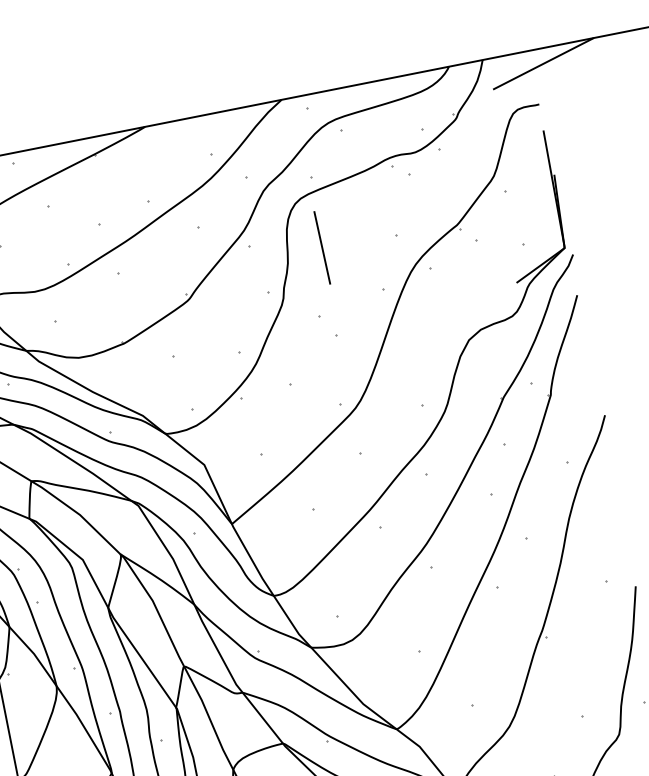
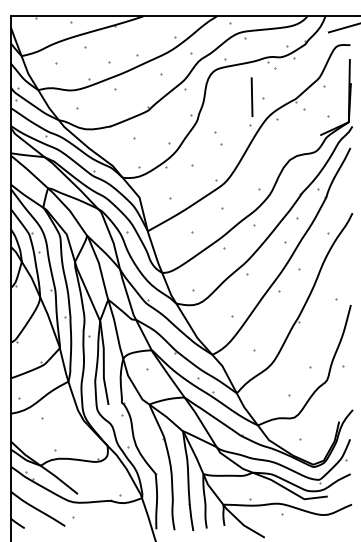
line: (320, 246) -> (251, 96), moved

